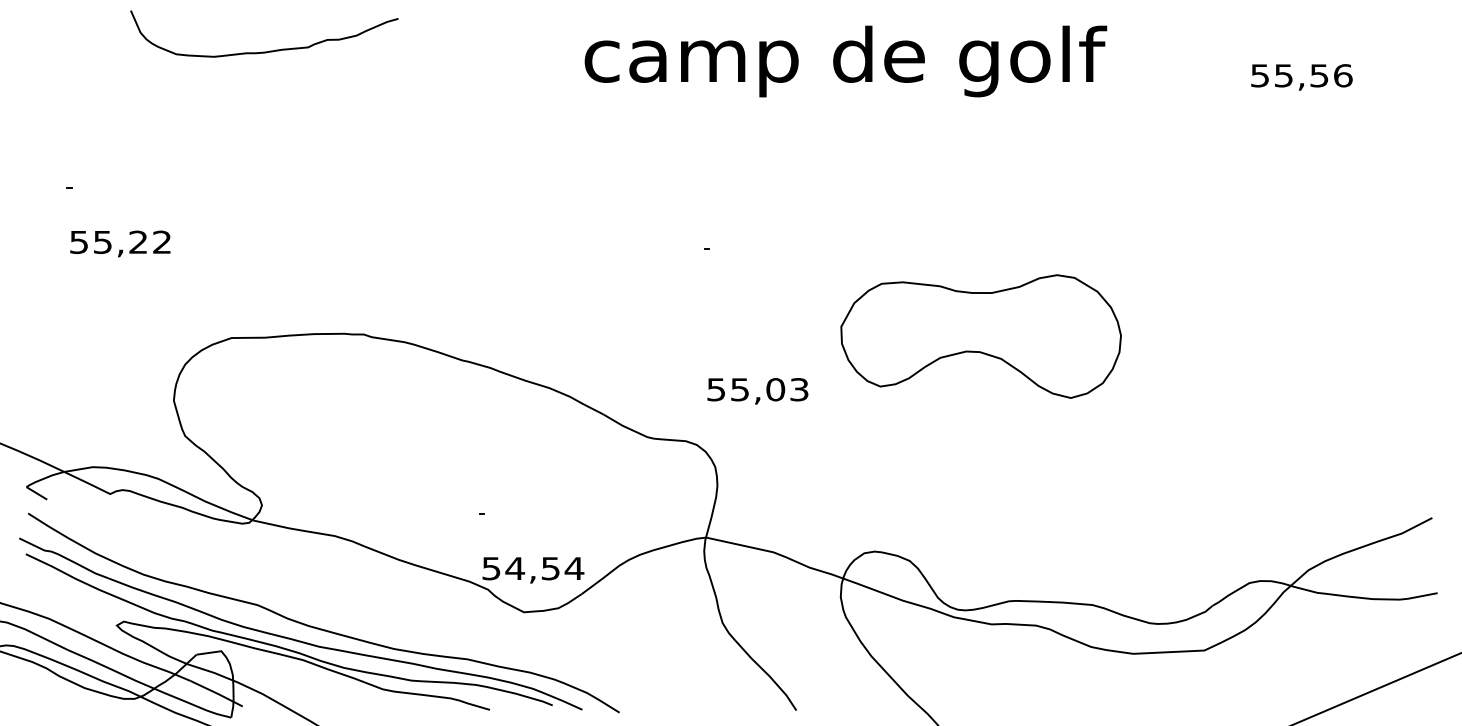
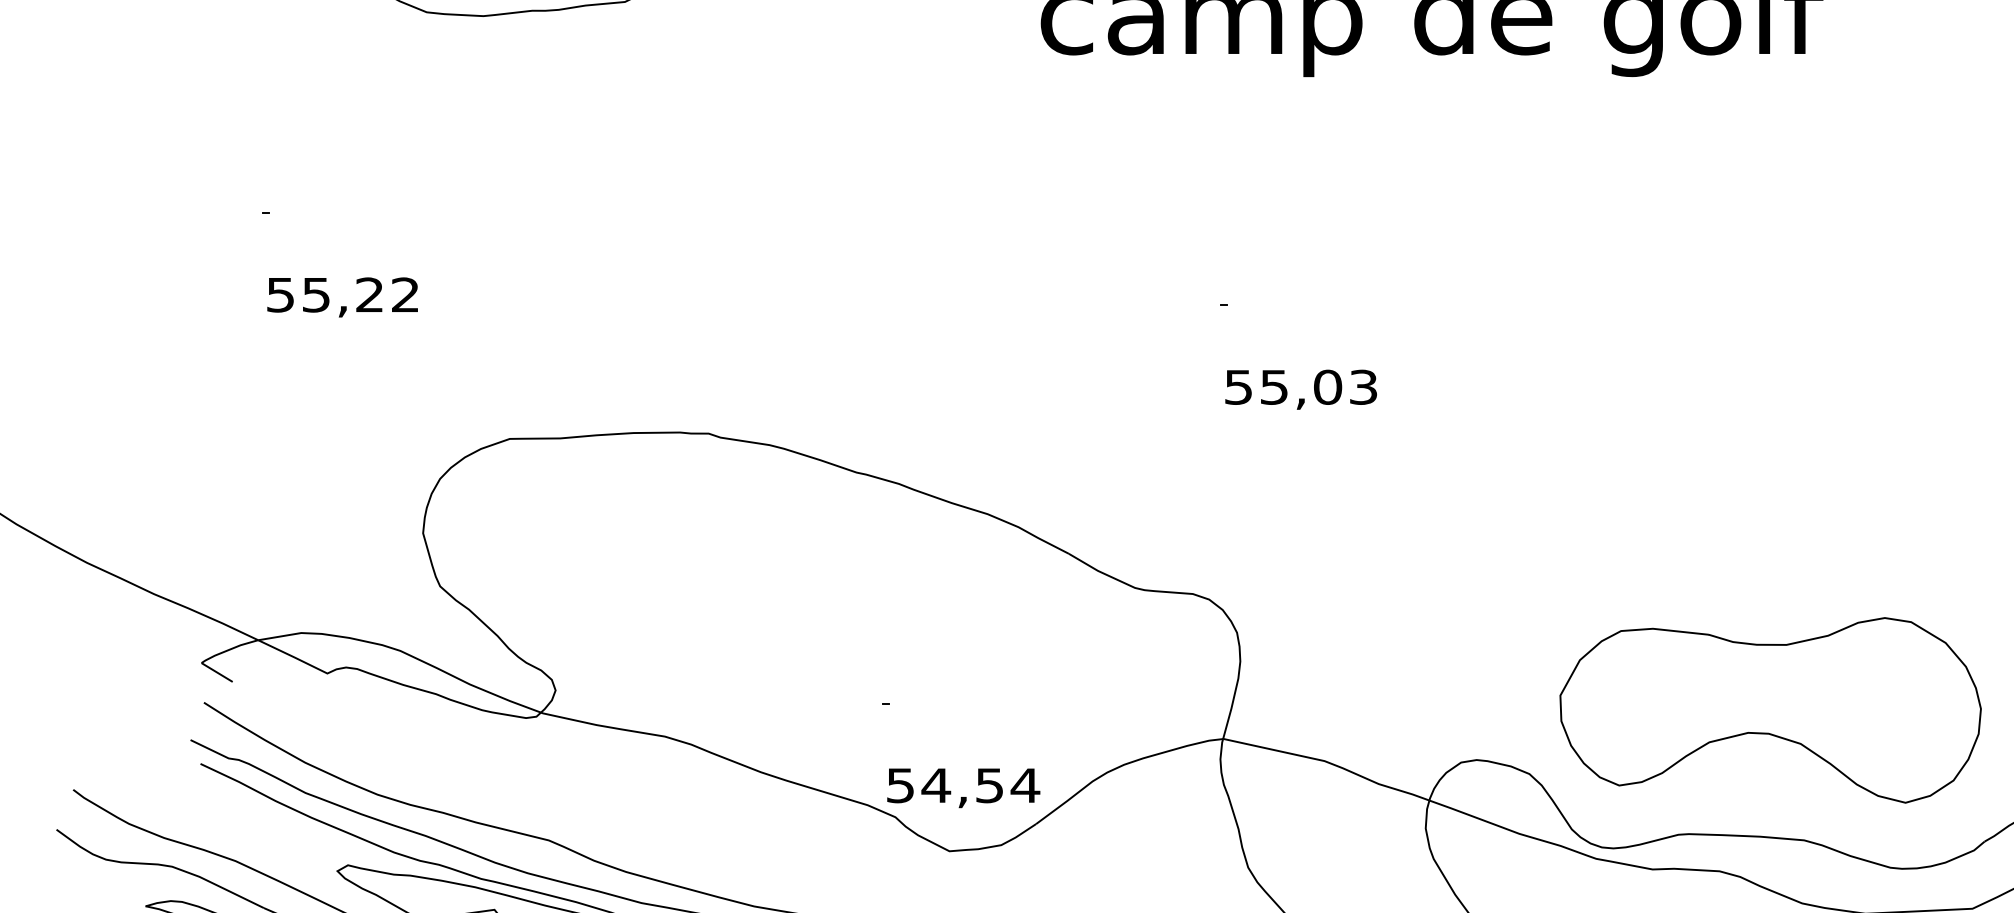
part: (980, 336) -> (1769, 710), moved
text: (757, 391) -> (1300, 390), moved

